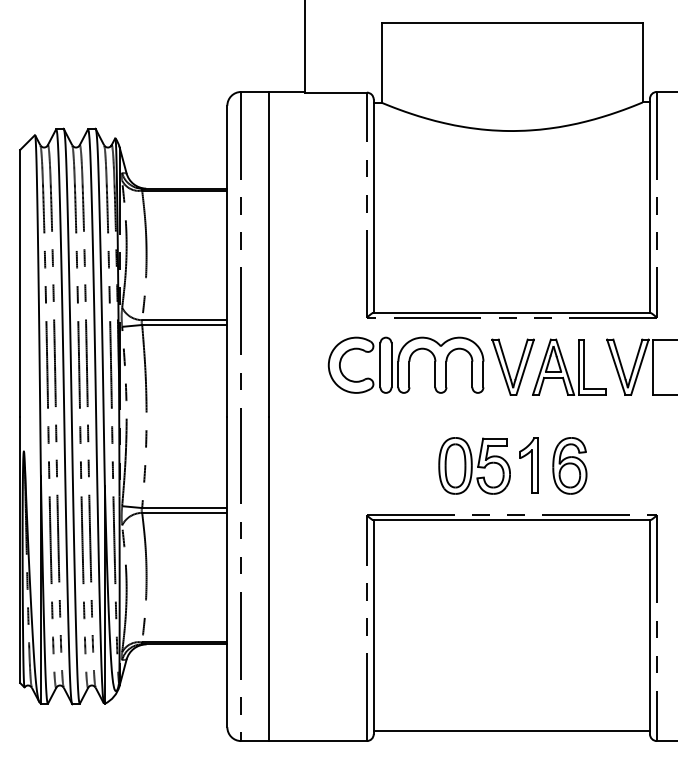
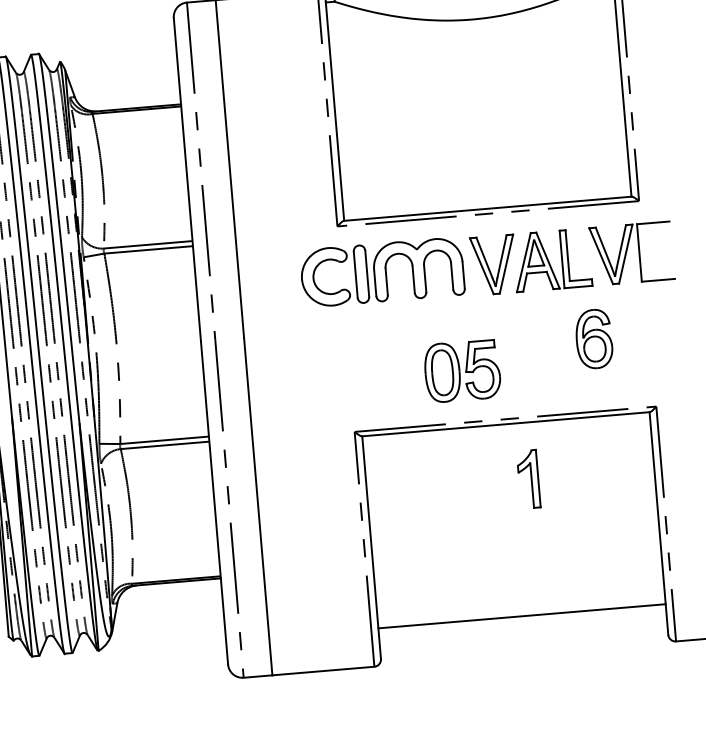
part: (528, 465) -> (527, 479), moved
part: (569, 465) -> (593, 338), moved
line: (511, 730) -> (521, 616), moved

